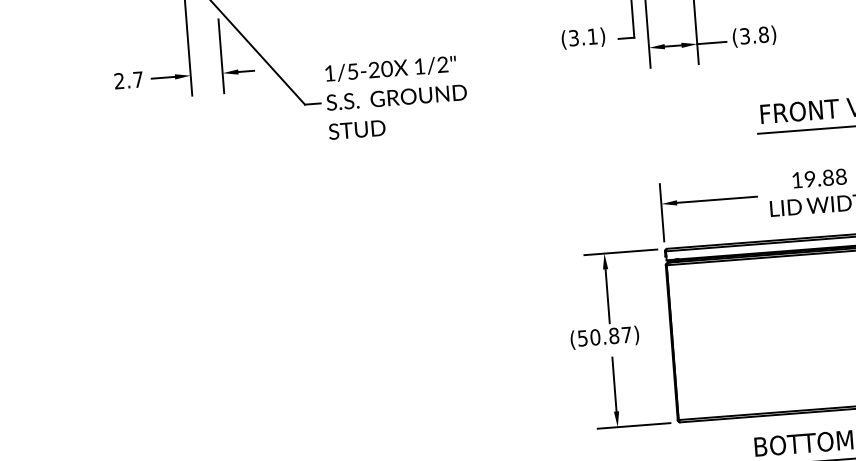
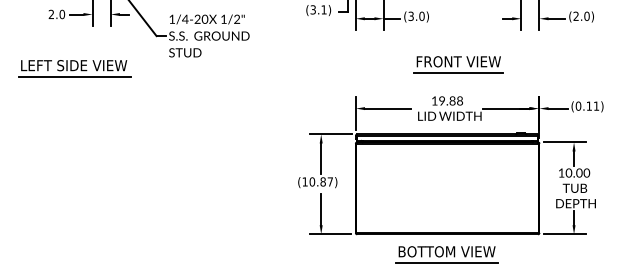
text: (762, 35) -> (421, 16), (3.8) -> (3.0)
text: (352, 70) -> (185, 18), 1/5-20 -> 1/4-20
text: (138, 79) -> (62, 14), 2.7 -> 2.0
part: (166, 171) -> (74, 68), added
text: (581, 337) -> (304, 181), (50.87) -> (10.87)

